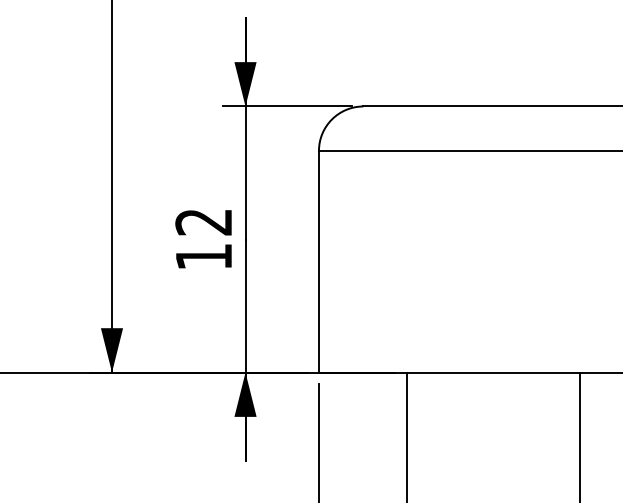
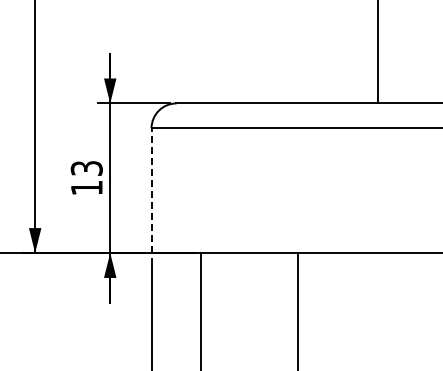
text: (203, 222) -> (86, 168), 12 -> 13
line: (318, 261) -> (151, 190), solid -> dashed

